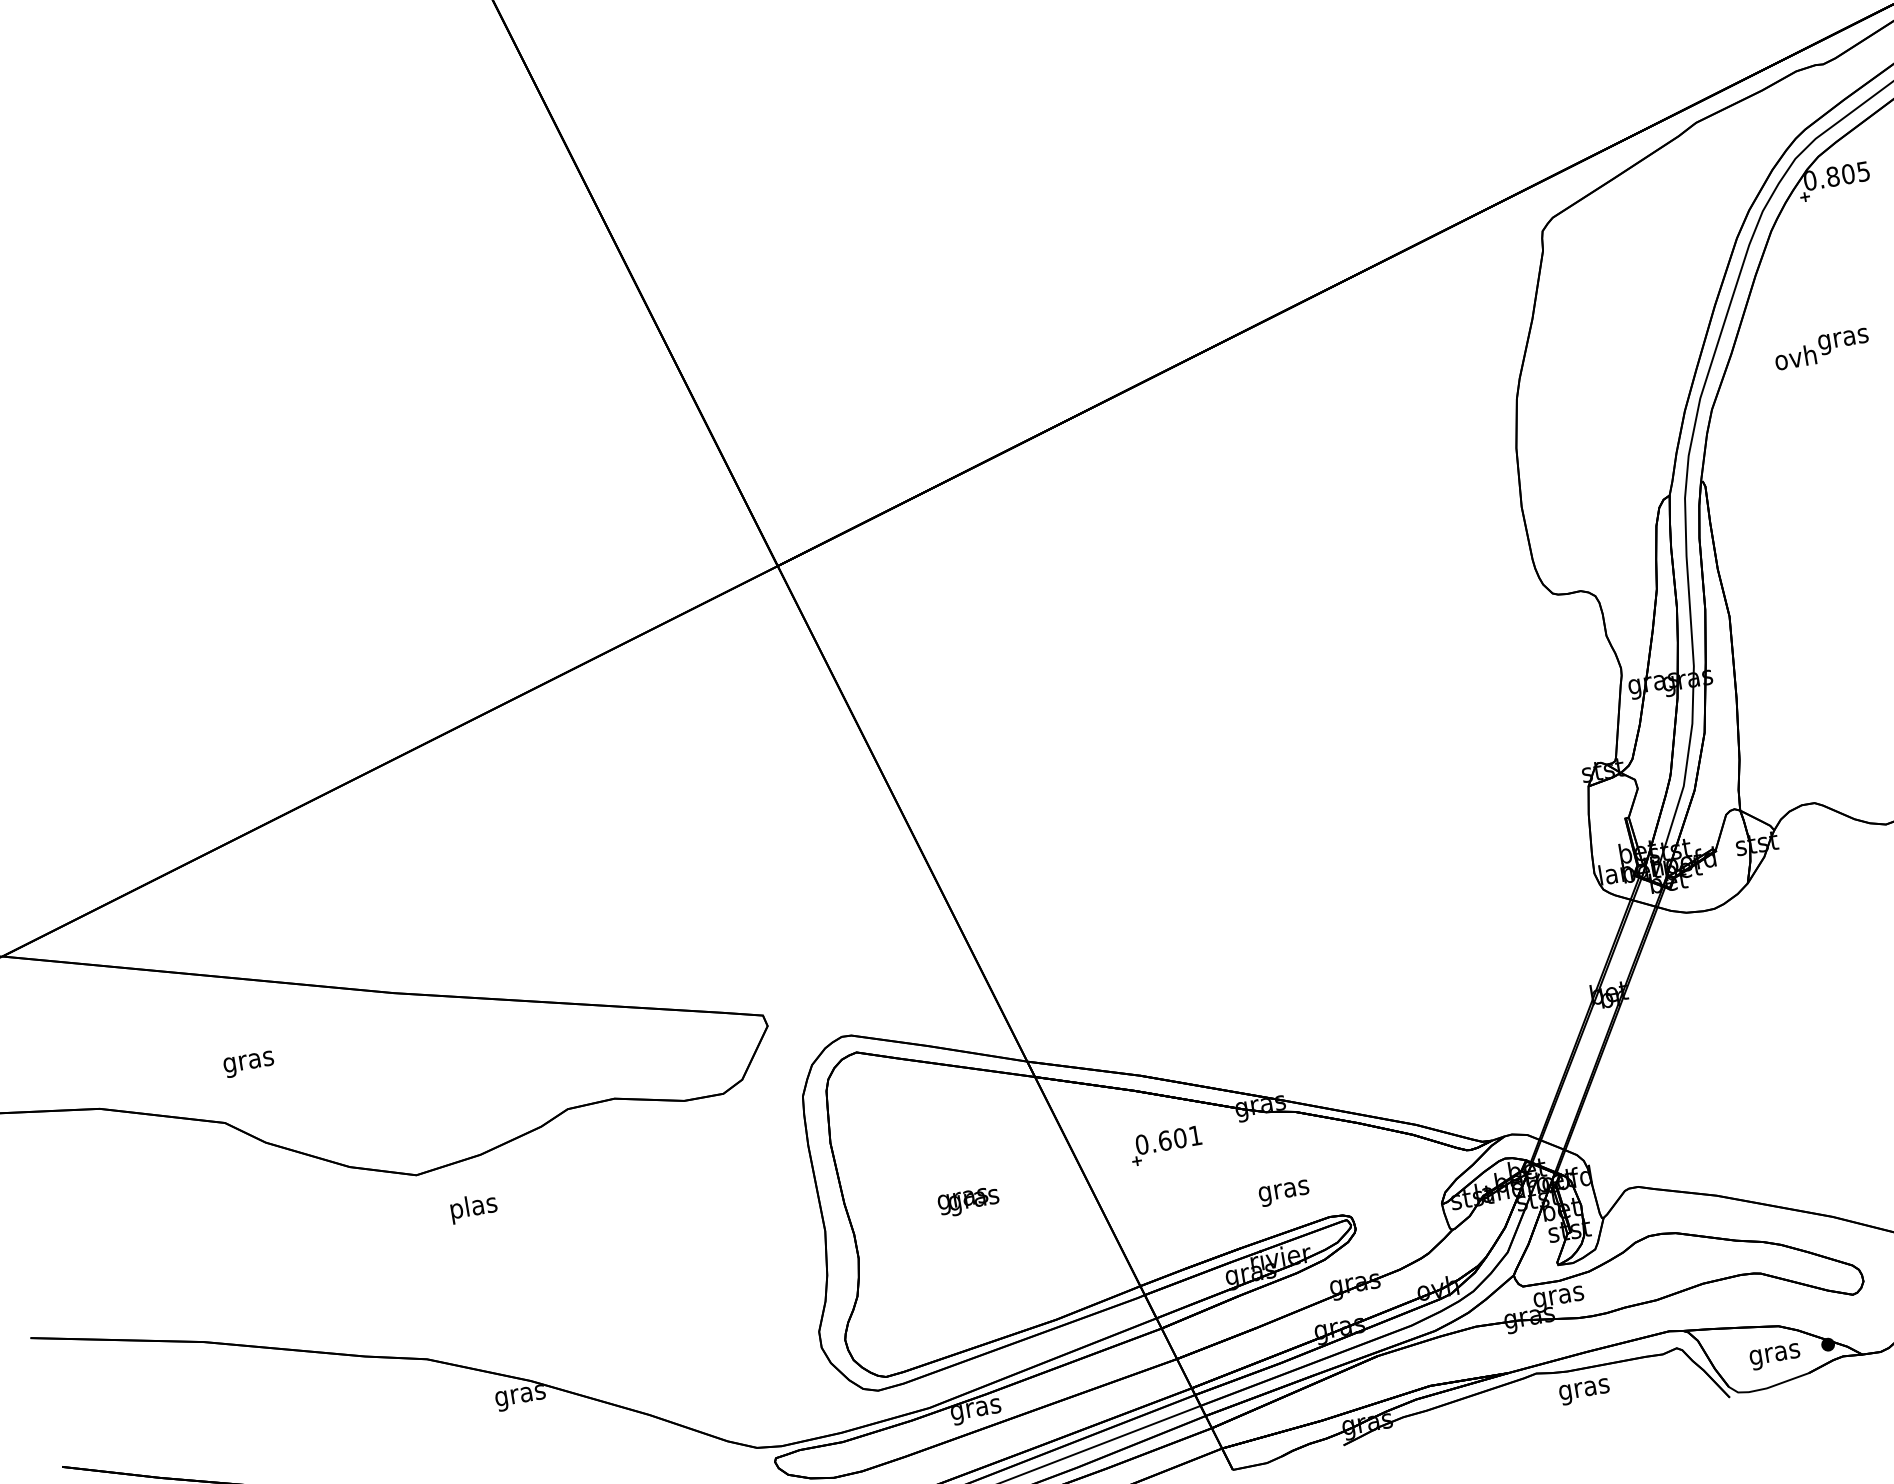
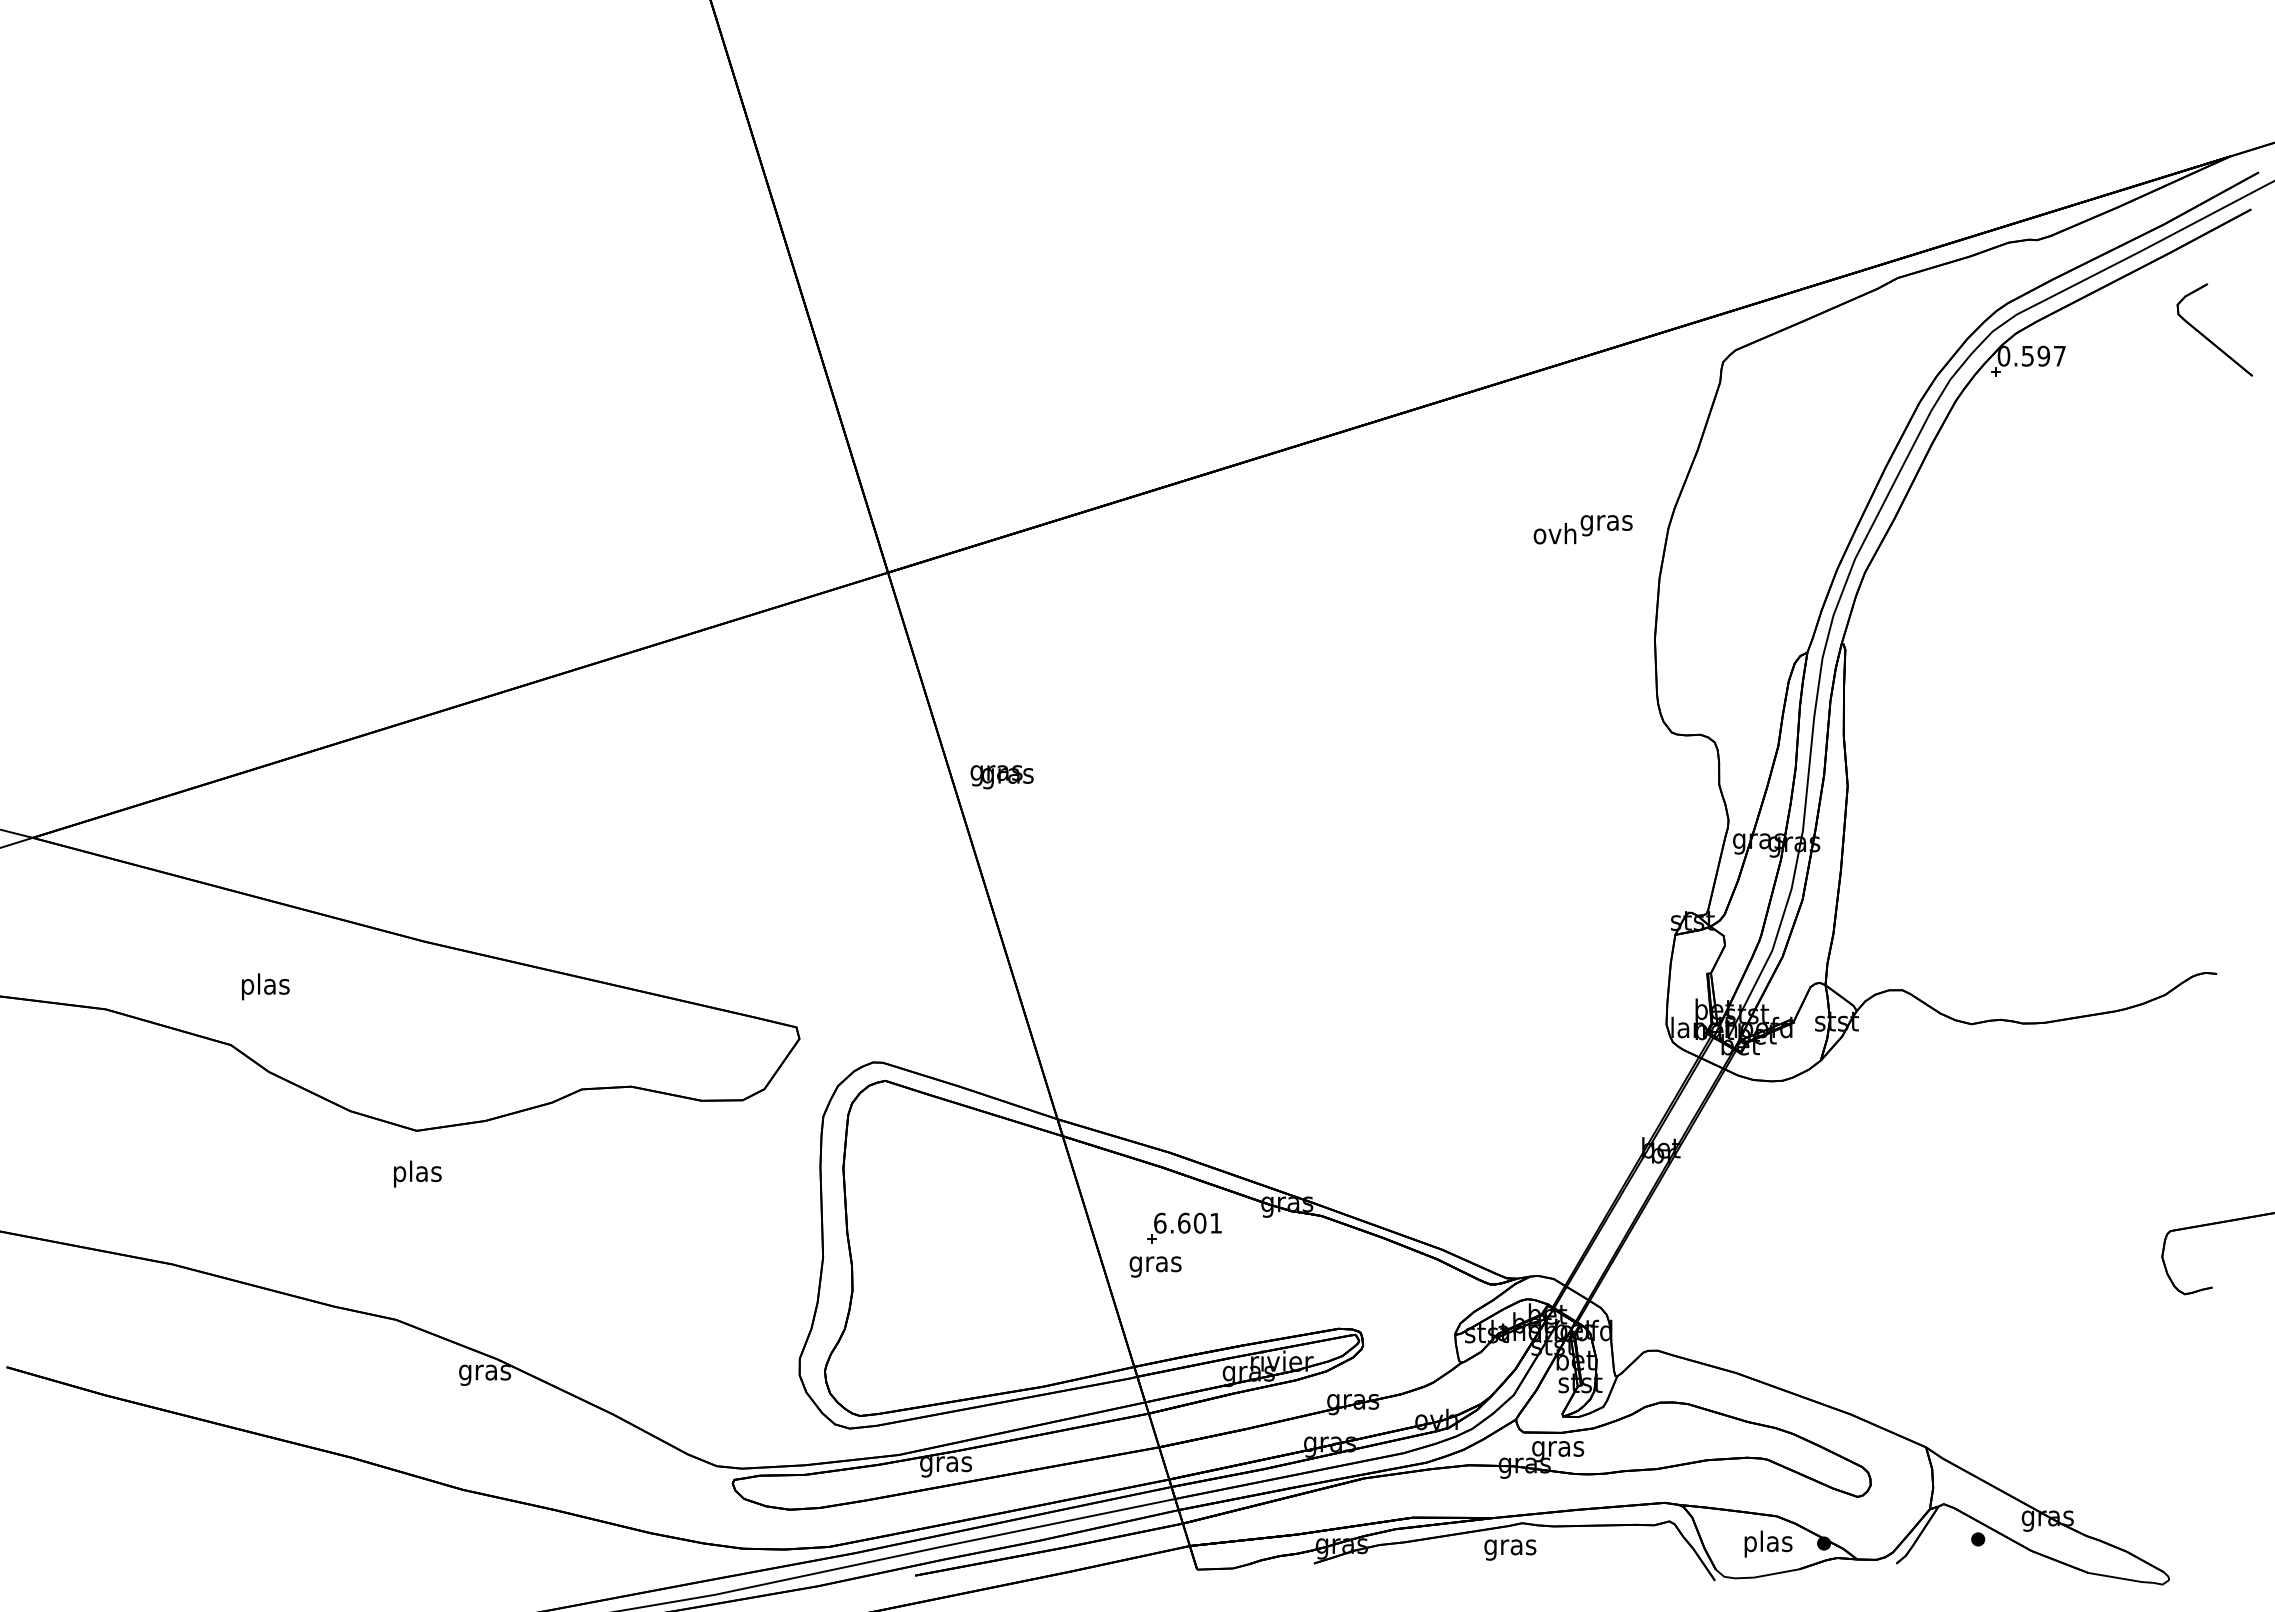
text: (1847, 173) -> (2043, 355), 0.805 -> 0.597
text: (1821, 349) -> (1582, 529), moved
text: (248, 1061) -> (265, 986), gras -> plas
text: (1142, 1143) -> (1160, 1222), 0.601 -> 6.601
text: (1284, 1192) -> (1155, 1266), moved
text: (968, 1202) -> (1001, 777), moved
text: (473, 1207) -> (417, 1173), moved
text: (1775, 1353) -> (1768, 1543), gras -> plas
text: (1584, 1391) -> (1510, 1549), moved

